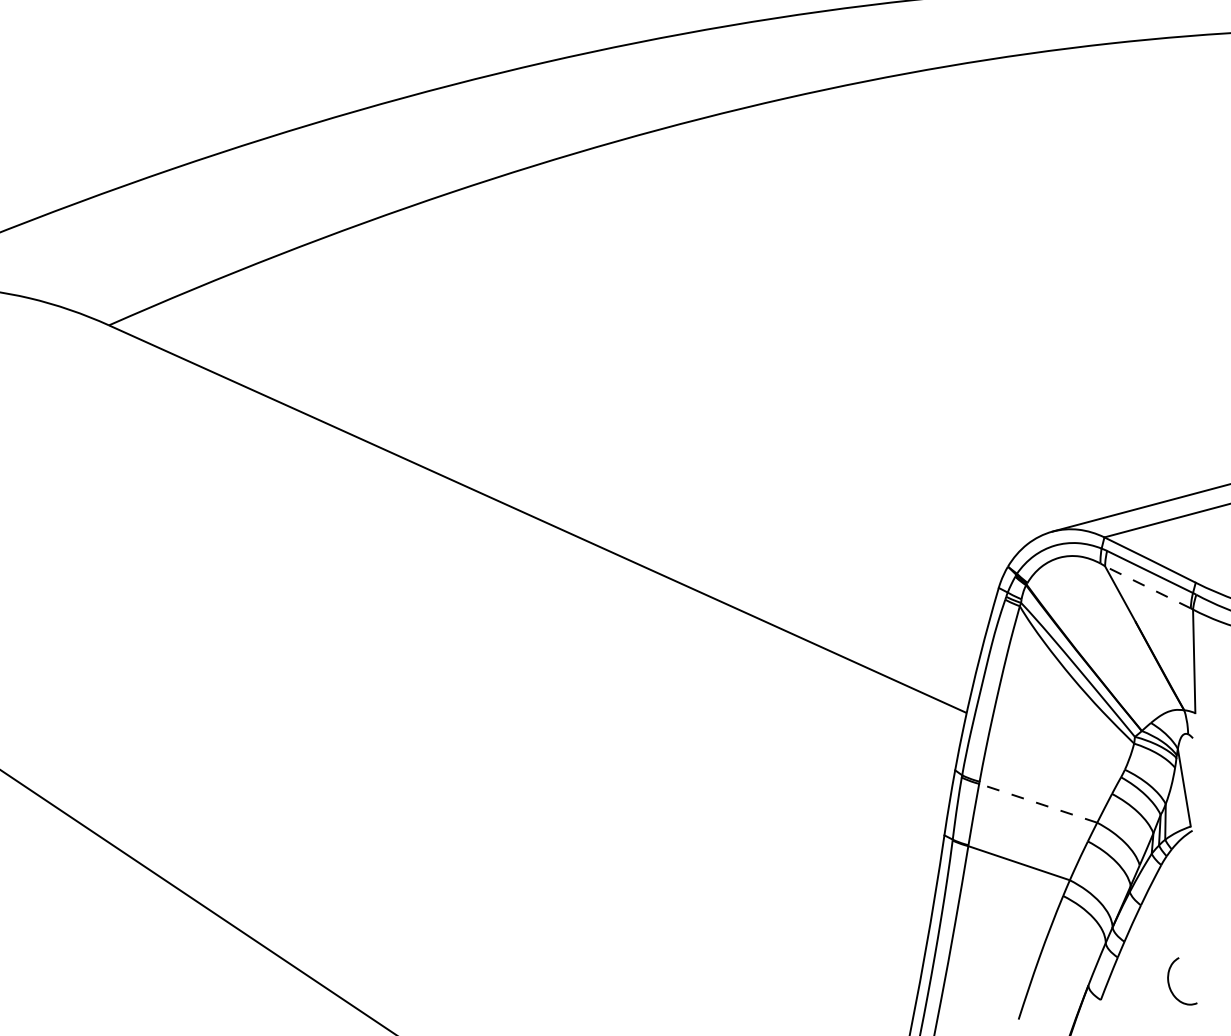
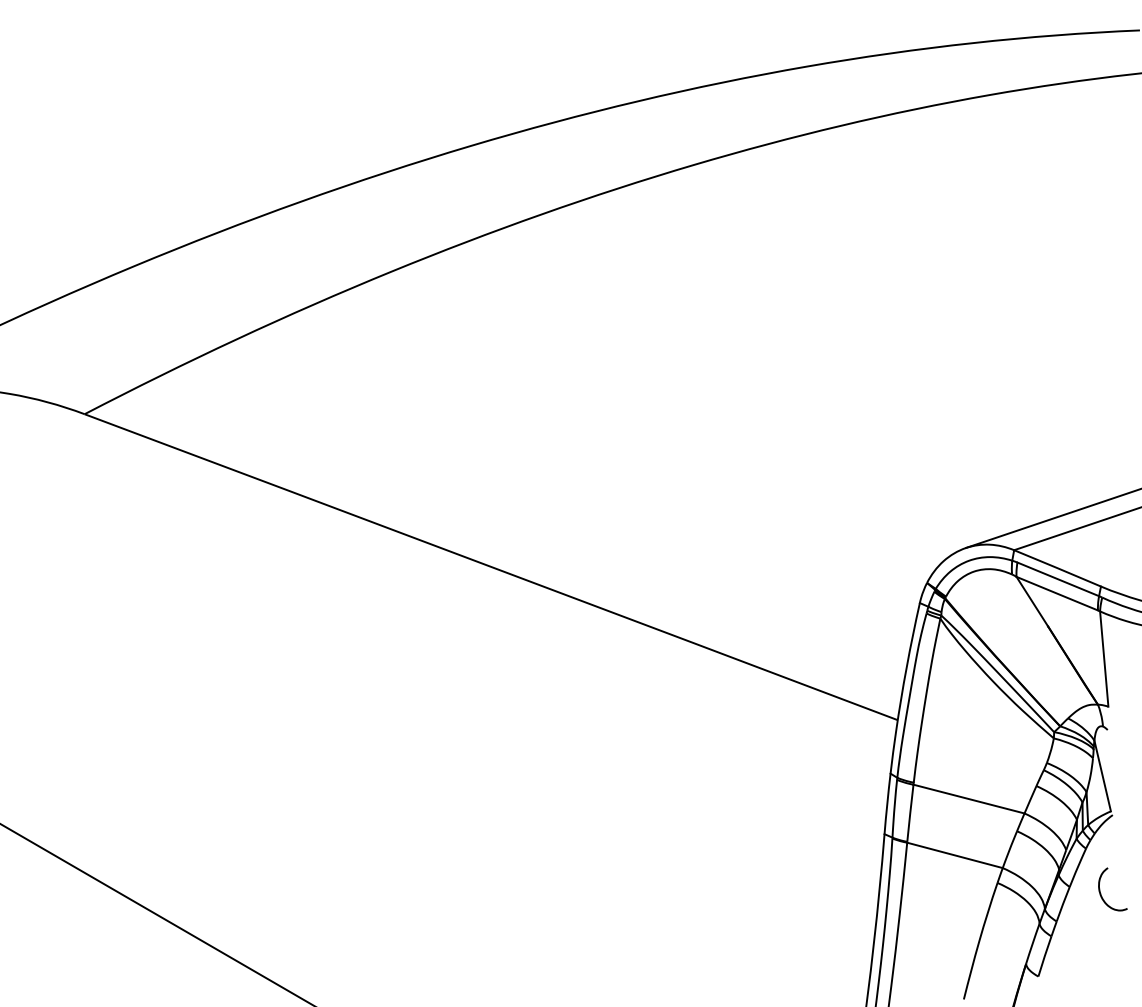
line: (1147, 587) -> (1056, 593), dashed -> solid
line: (1037, 802) -> (968, 798), dashed -> solid
curve: (1170, 984) -> (1101, 893), moved

